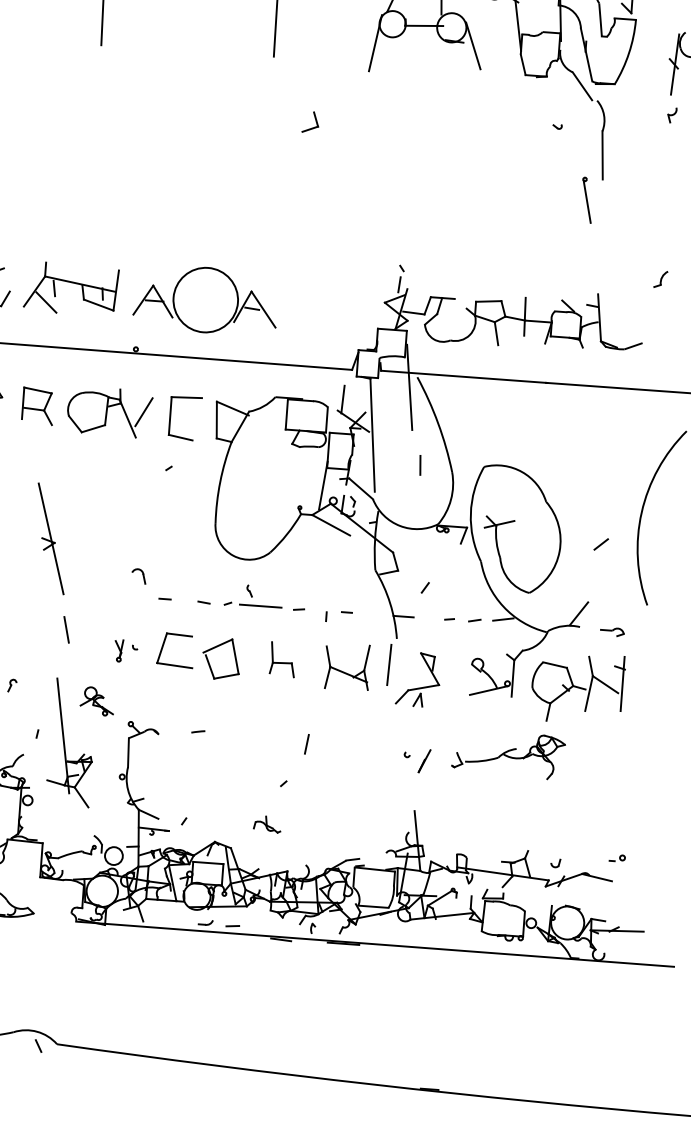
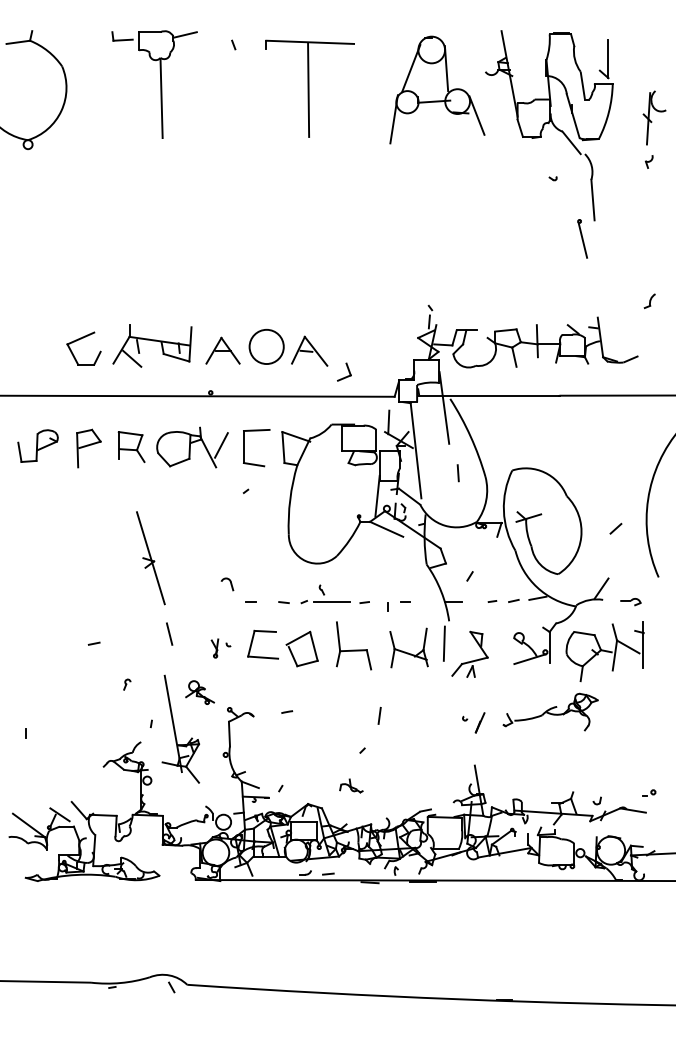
part: (310, 121) -> (344, 371), moved
circle: (205, 299) -> (266, 346), size x0.62
part: (283, 659) -> (354, 645), size x1.67

